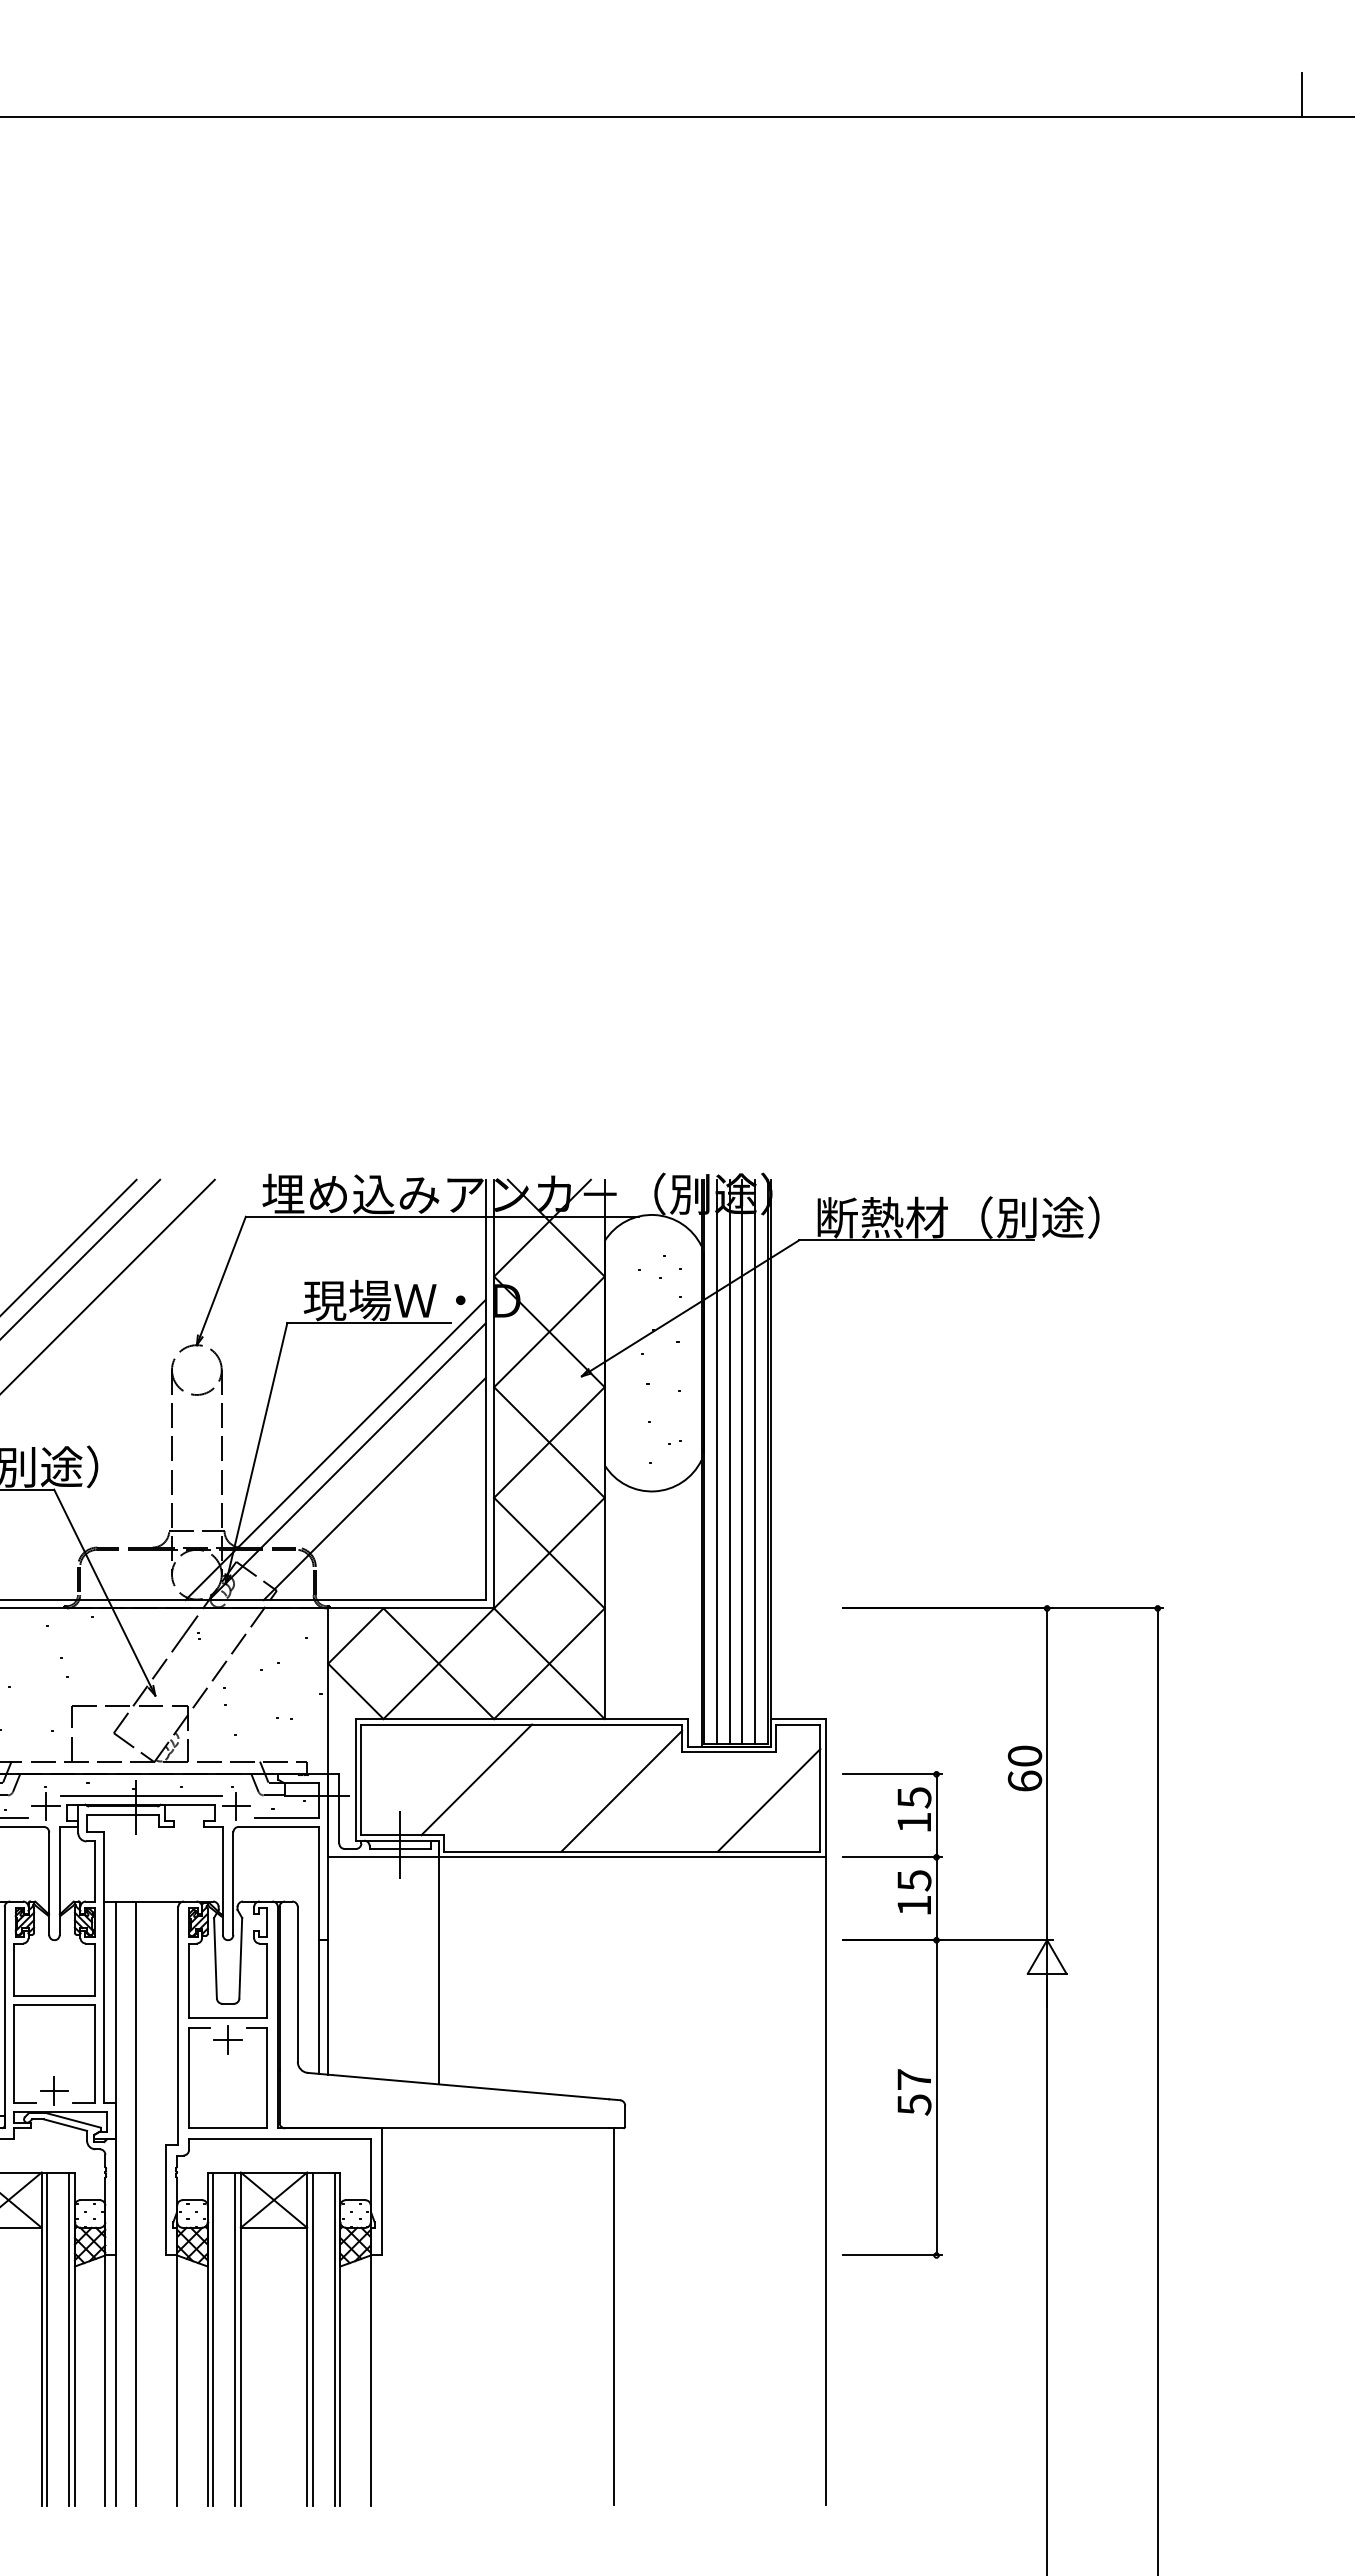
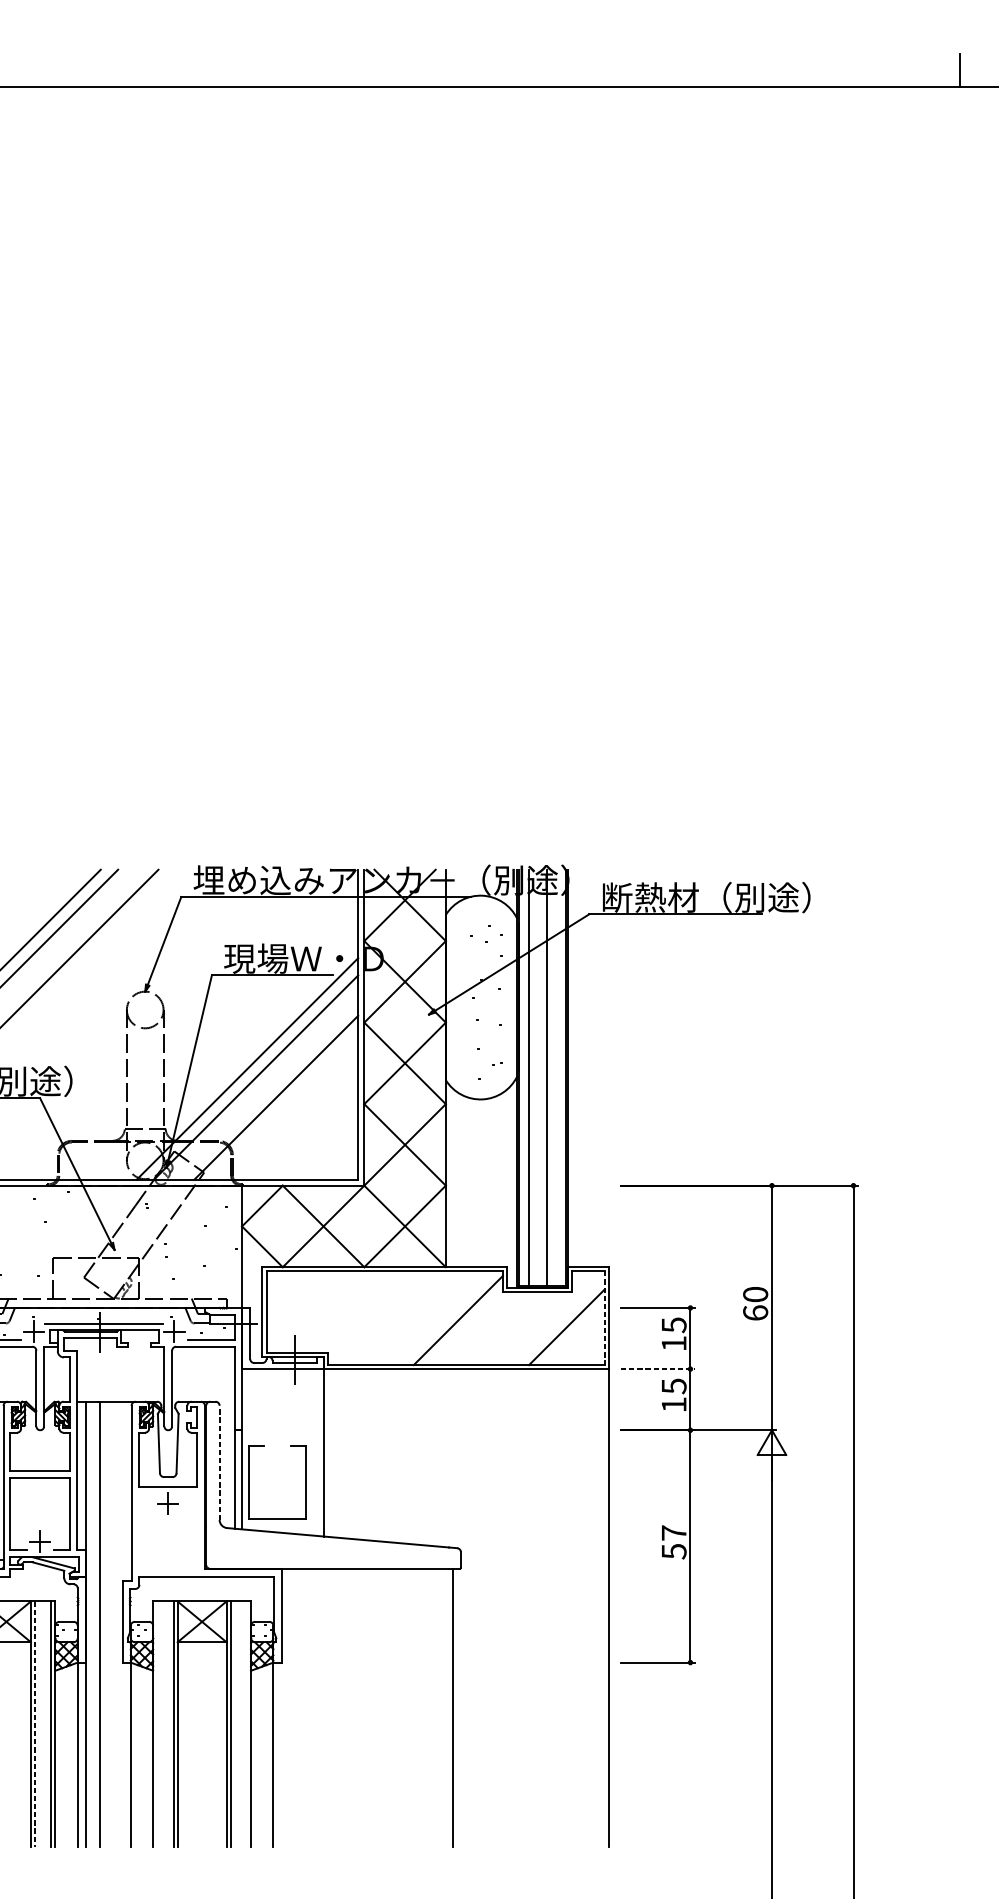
line: (729, 1461) -> (537, 1077), removed
line: (755, 1461) -> (556, 1077), removed
line: (476, 1779) -> (351, 1311), removed
line: (820, 1788) -> (604, 1318), solid -> dashed
line: (892, 1857) -> (657, 1369), solid -> dashed
line: (297, 1983) -> (219, 1462), solid -> dashed
part: (189, 2077) -> (248, 1482), moved
line: (213, 2338) -> (157, 1723), removed
line: (334, 2338) -> (246, 1723), removed
line: (47, 2339) -> (35, 1724), solid -> dashed

